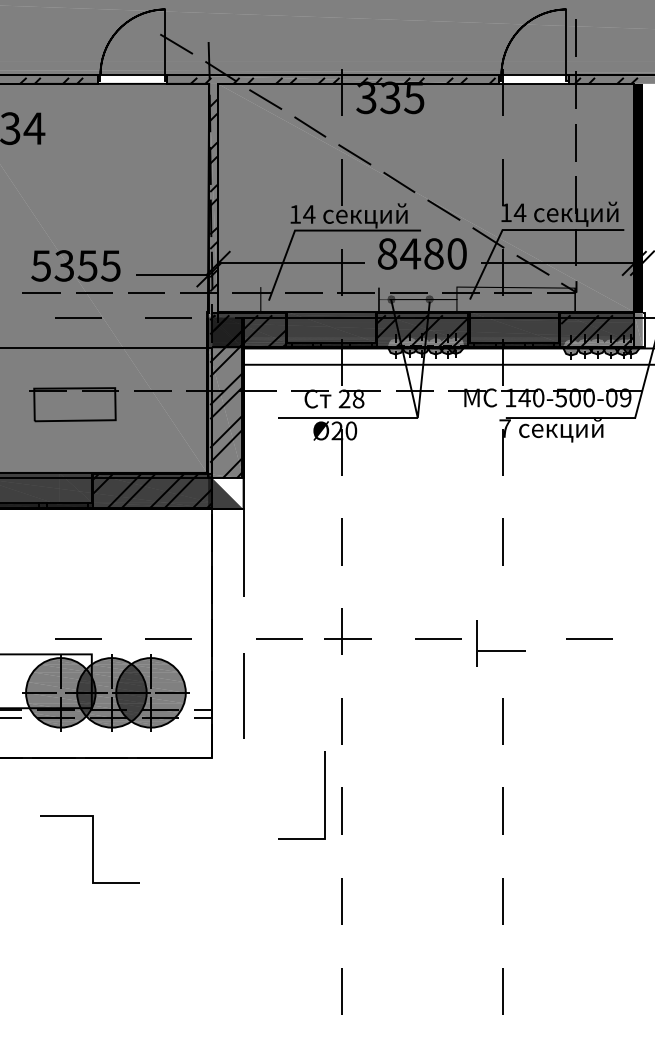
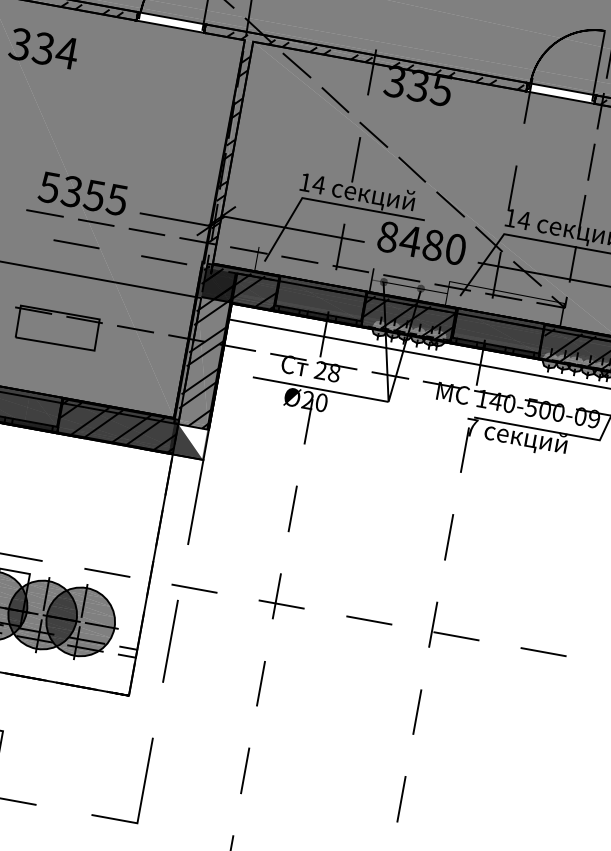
line: (279, 638) -> (194, 588), moved
line: (589, 638) -> (543, 651), moved
part: (500, 650) -> (455, 635), moved
line: (324, 795) -> (144, 780), moved

